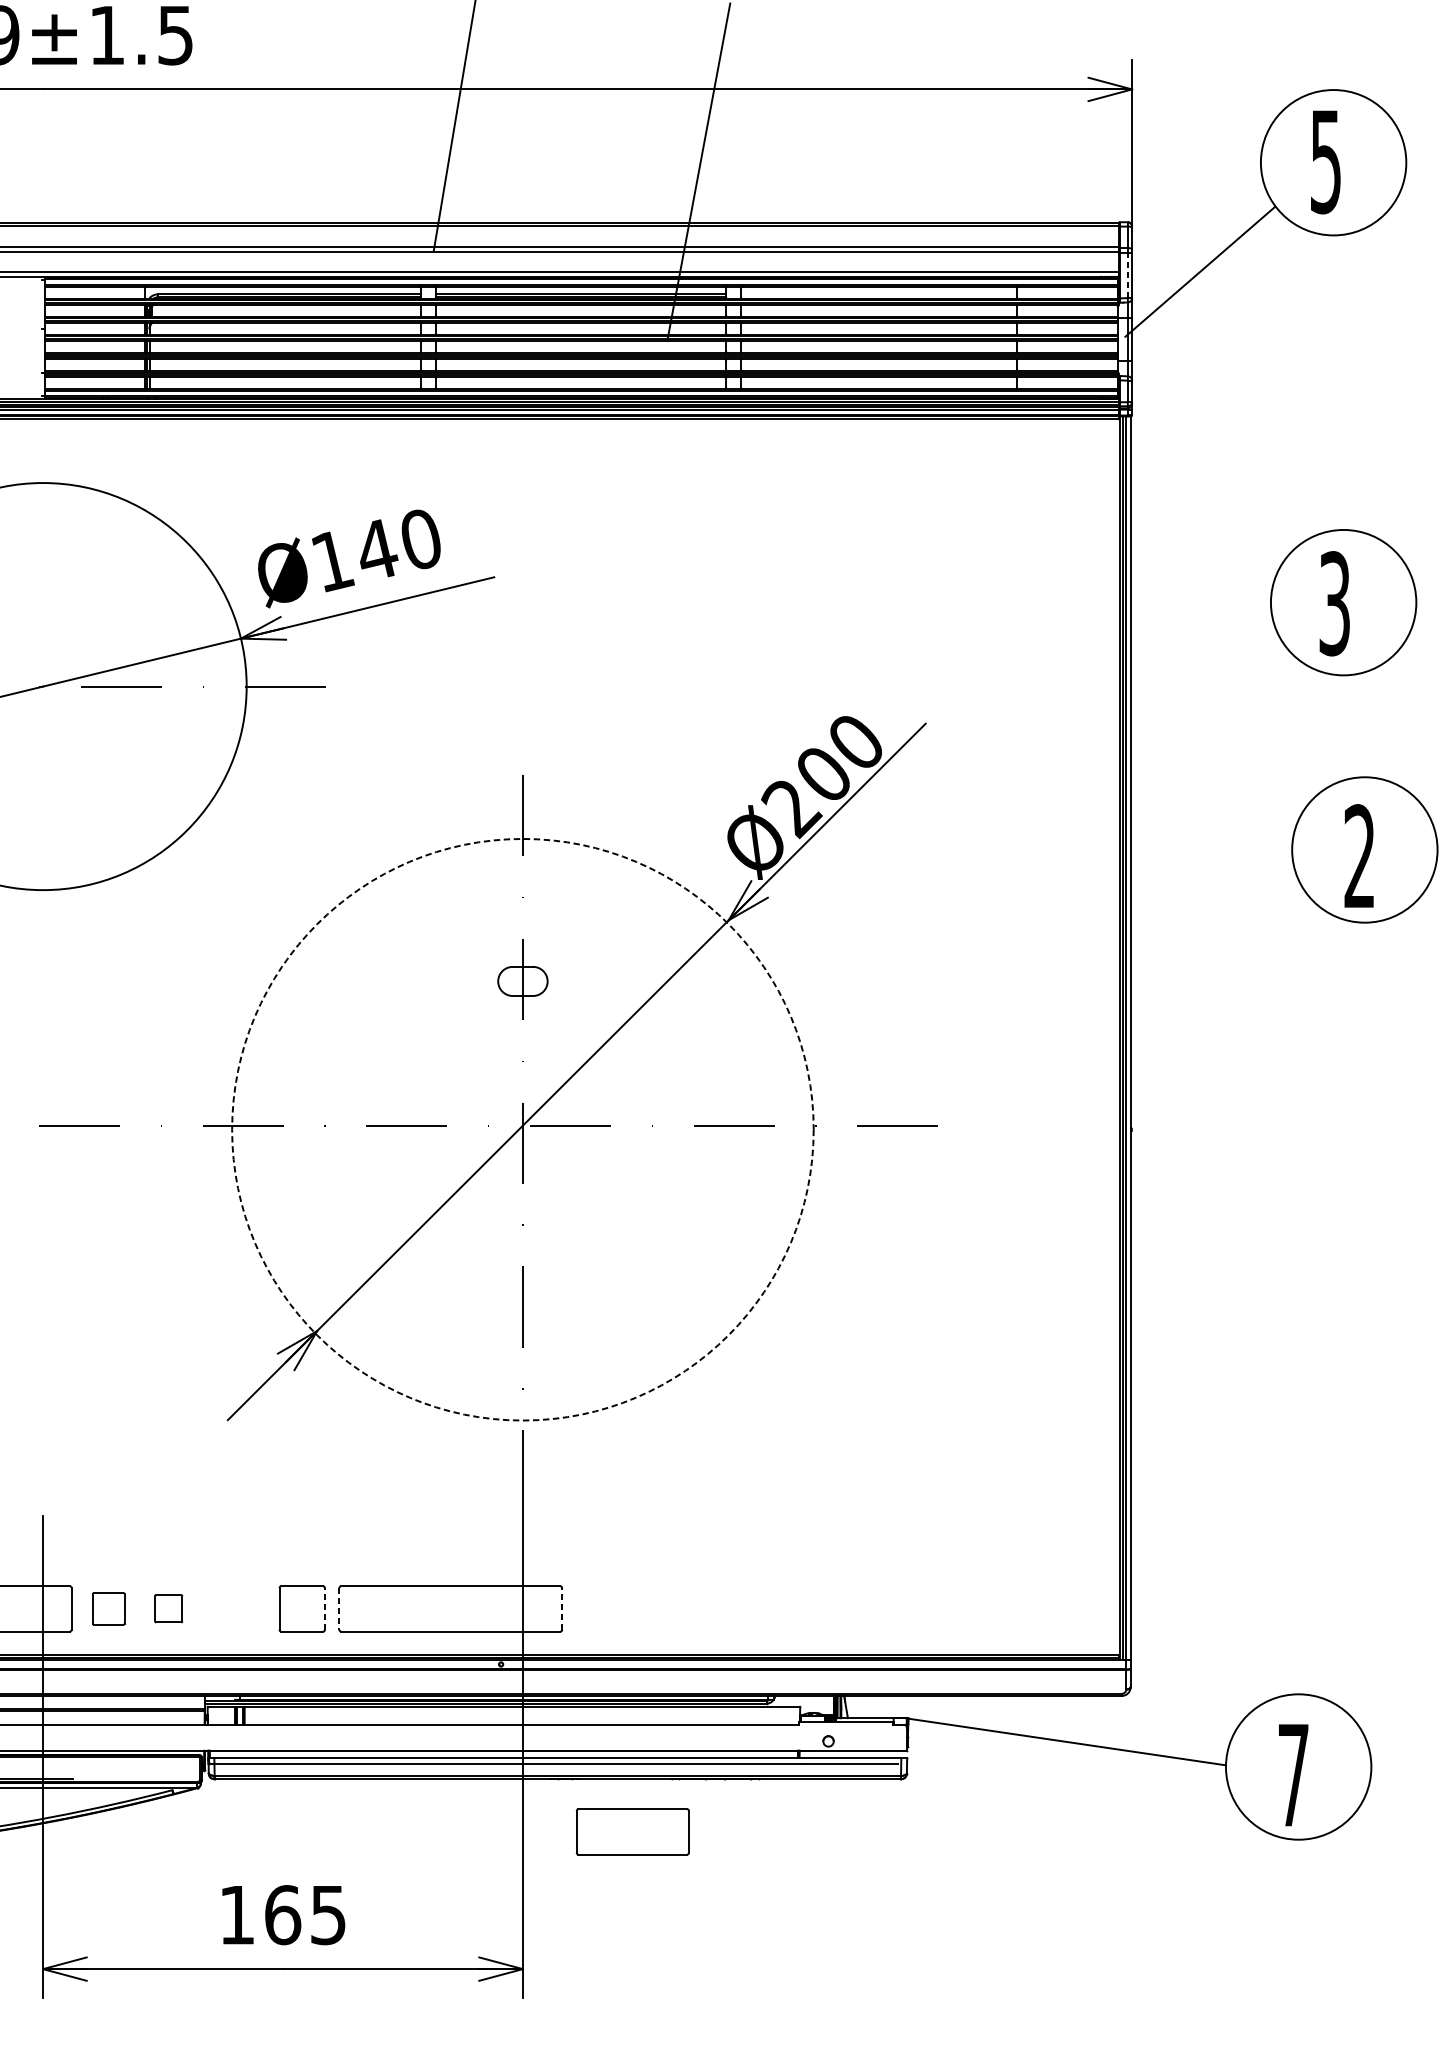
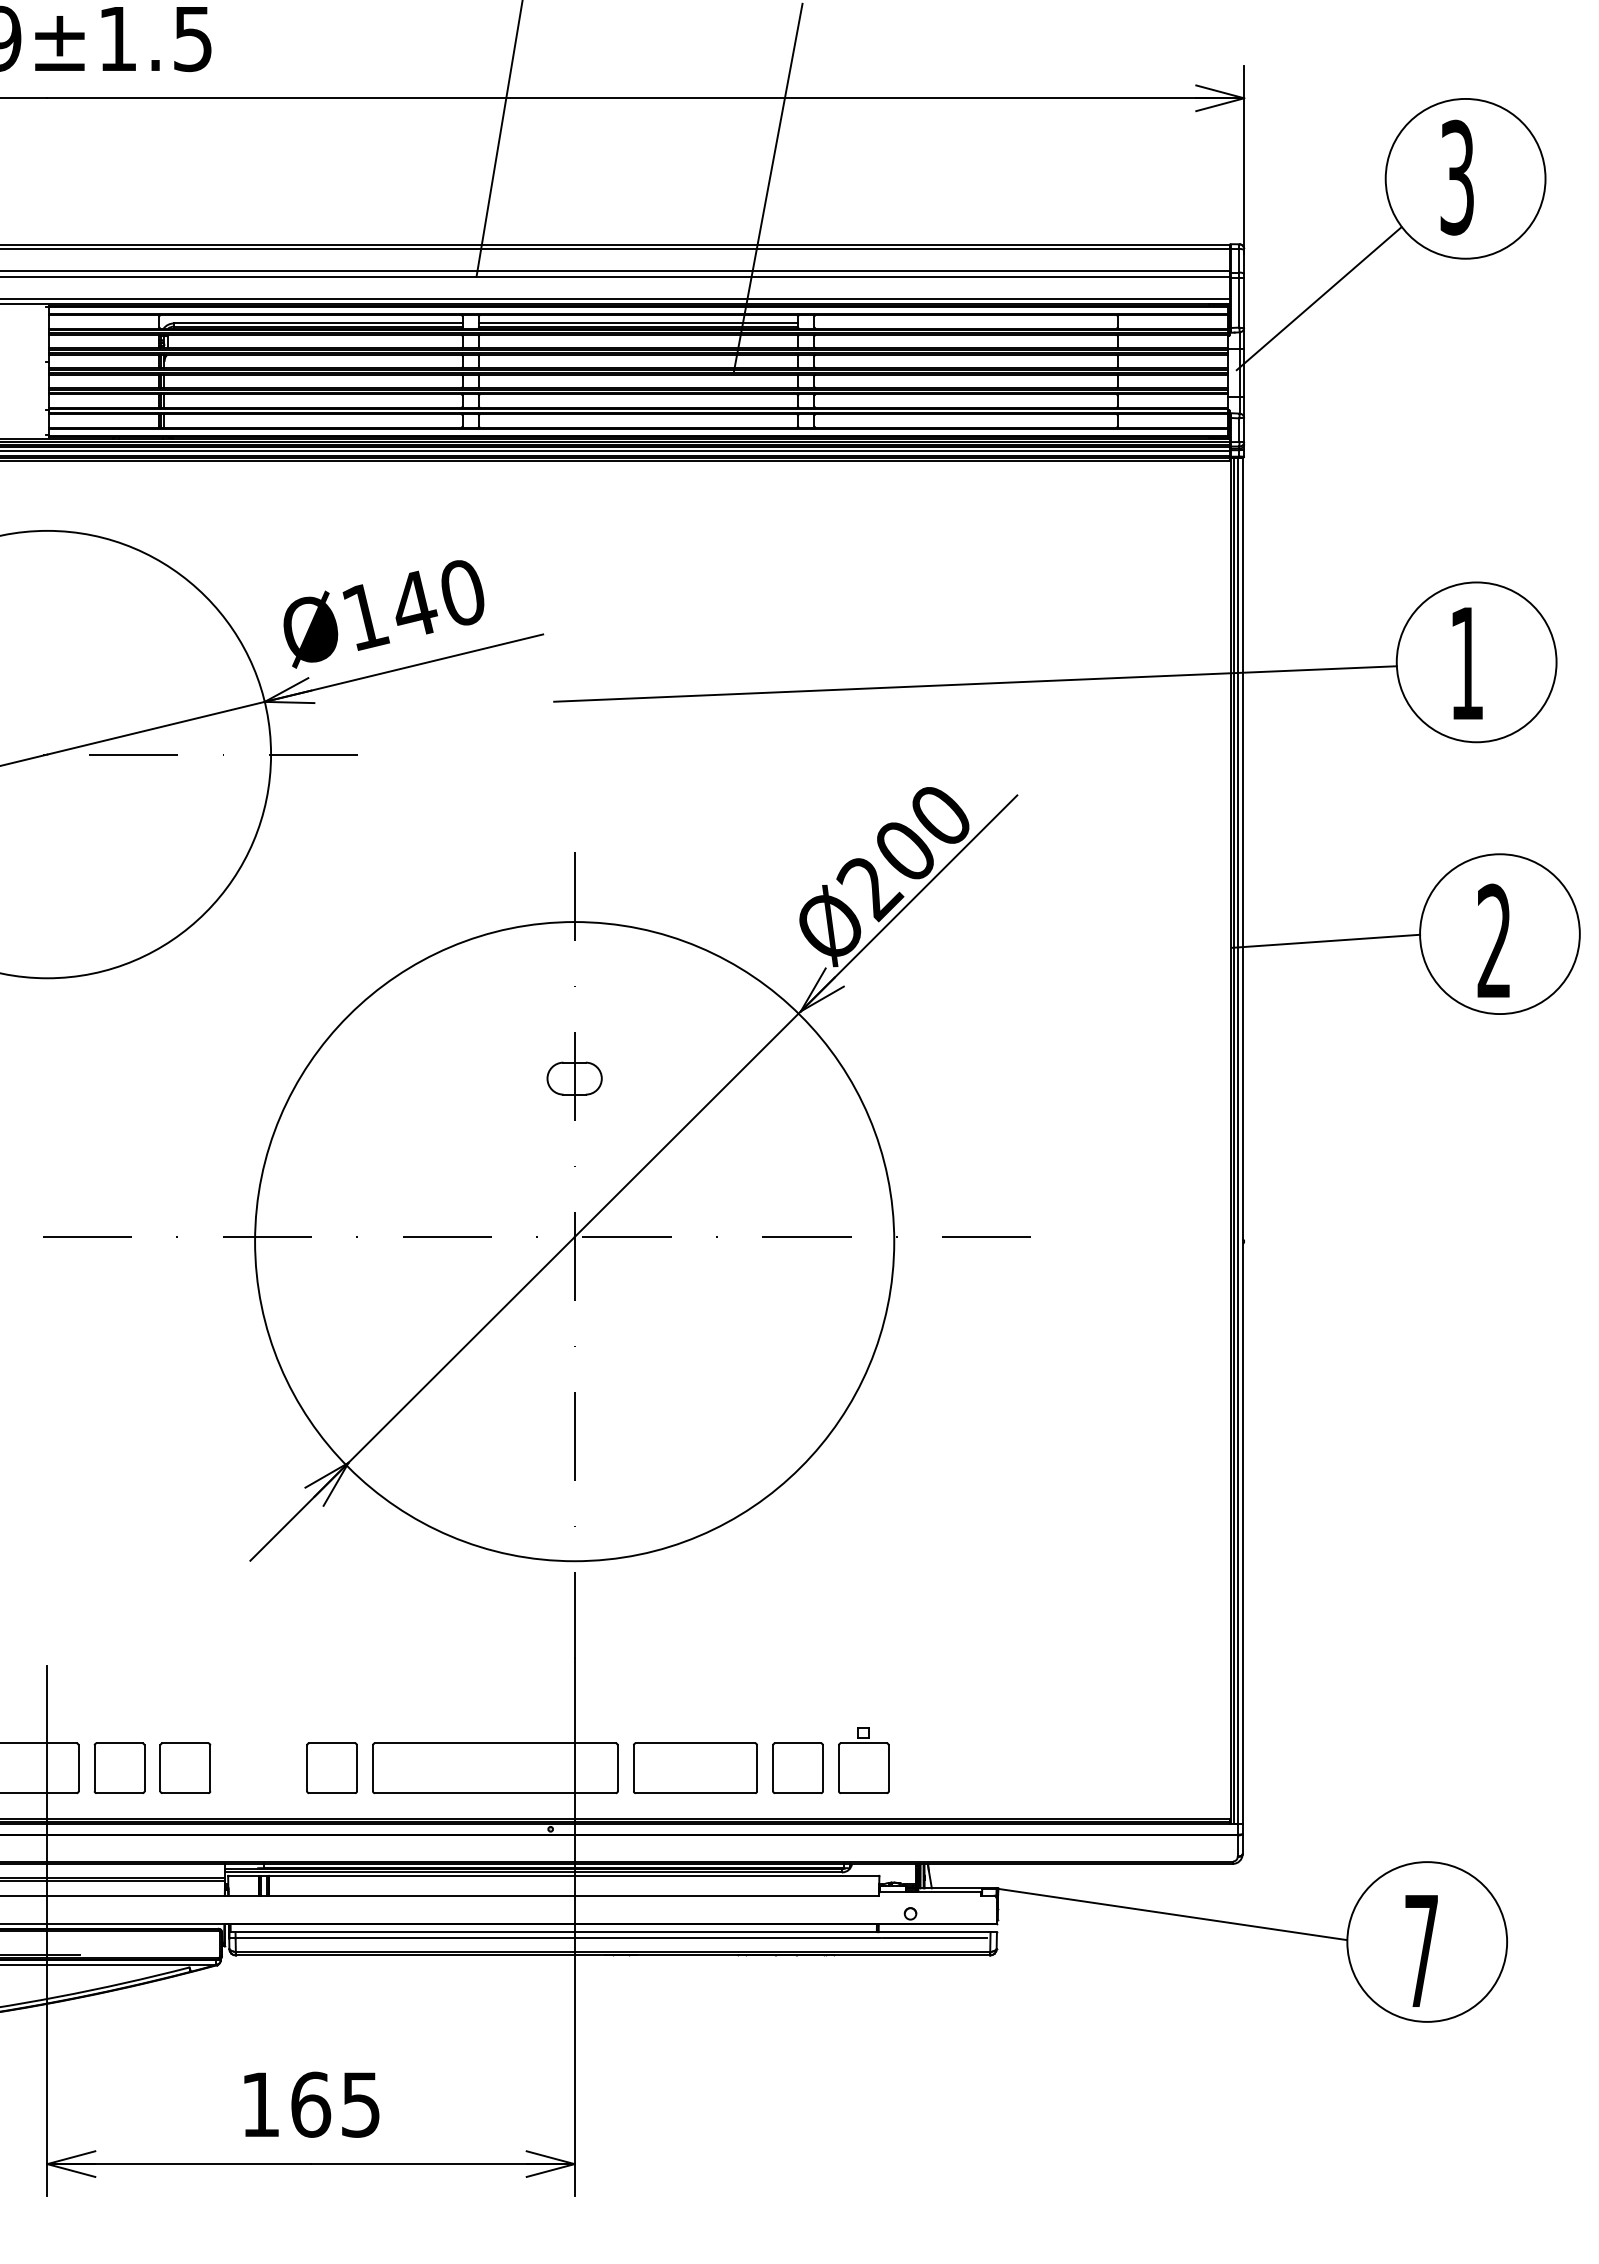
text: (1325, 161) -> (1456, 177), 5 -> 3
line: (1127, 275) -> (1239, 302), dashed -> solid
text: (1334, 603) -> (1466, 663), 3 -> 1
line: (887, 621) -> (975, 683), added
line: (1207, 855) -> (1326, 940), added
circle: (522, 1129) -> (574, 1241), dashed -> solid
part: (785, 1601) -> (863, 1760), added
part: (108, 1608) -> (119, 1767), size x1.43
part: (168, 1608) -> (185, 1767), size x1.67
line: (325, 1608) -> (357, 1767), dashed -> solid
line: (561, 1608) -> (617, 1767), dashed -> solid
part: (725, 1608) -> (797, 1767), added
line: (339, 1609) -> (373, 1768), dashed -> solid
part: (632, 1831) -> (695, 1767), moved

